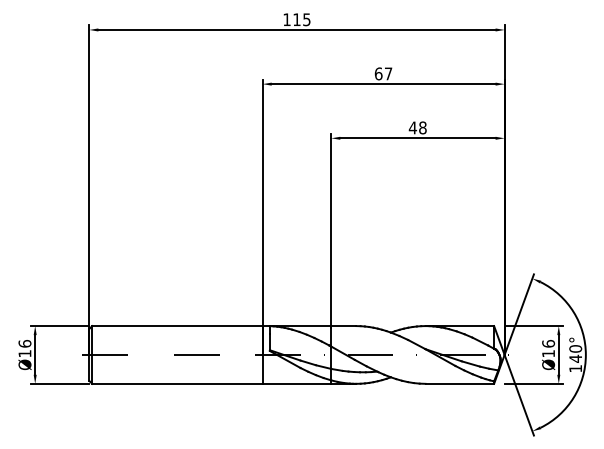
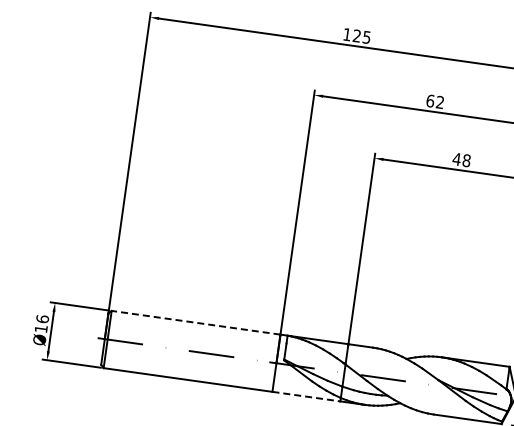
text: (296, 19) -> (356, 35), 115 -> 125
text: (388, 73) -> (440, 102), 67 -> 62
line: (176, 326) -> (195, 323), solid -> dashed
line: (297, 383) -> (306, 396), solid -> dashed

